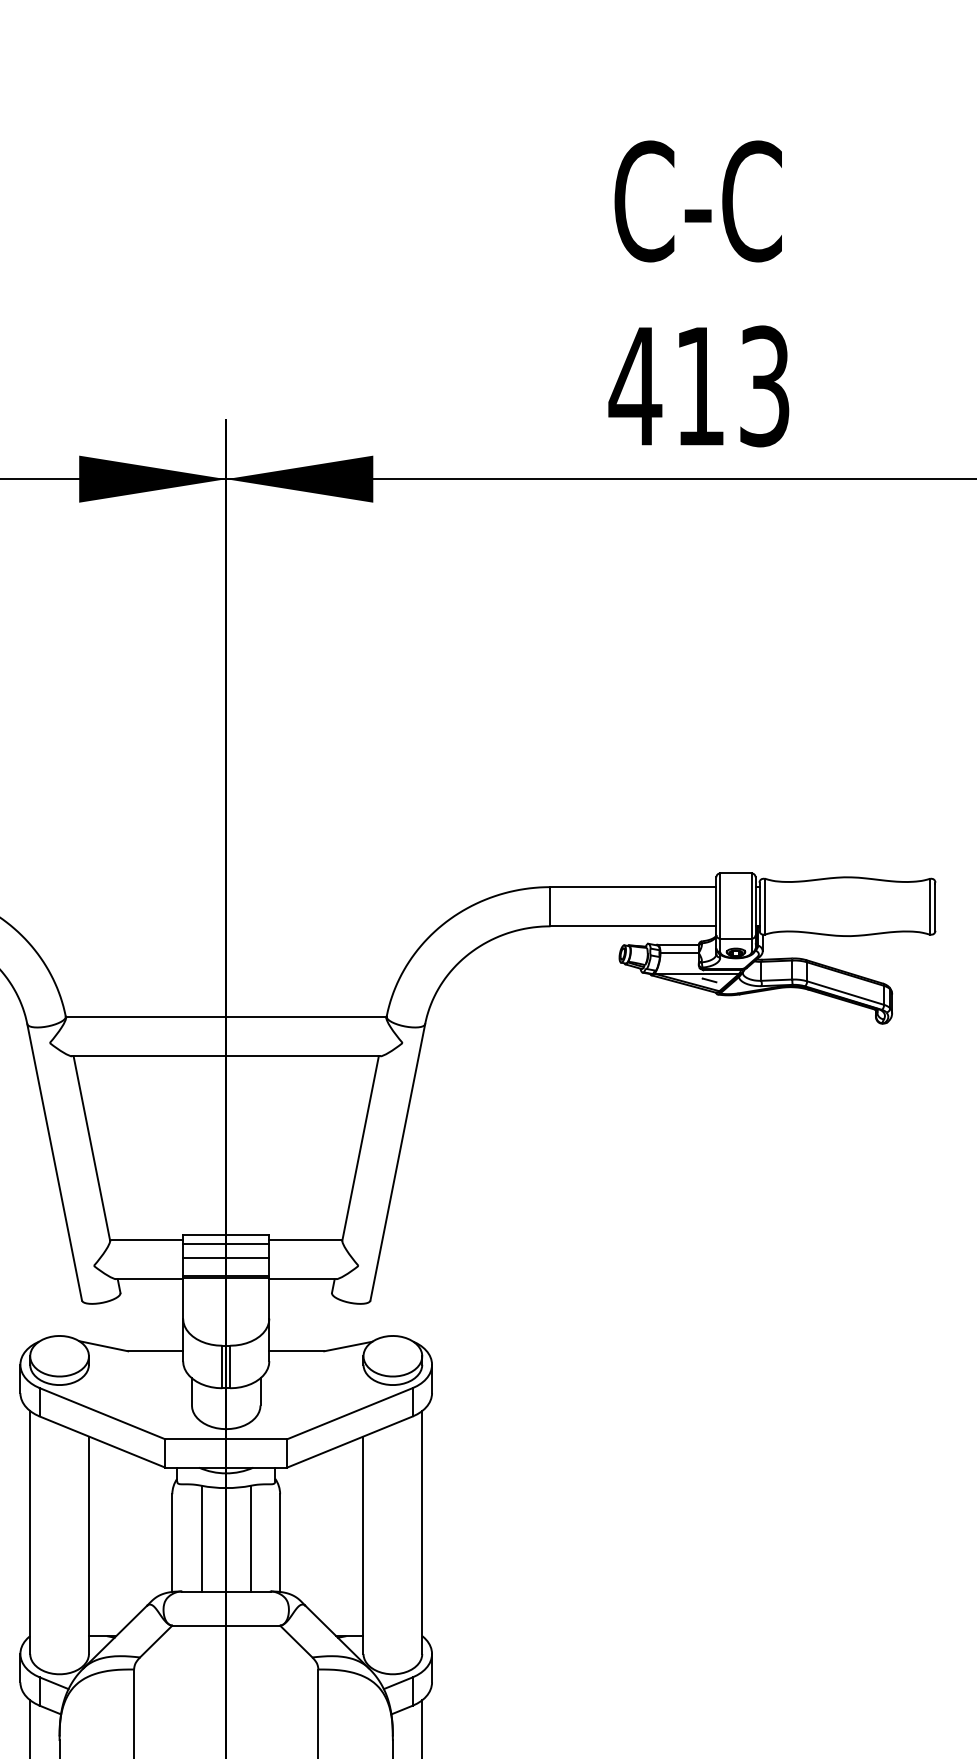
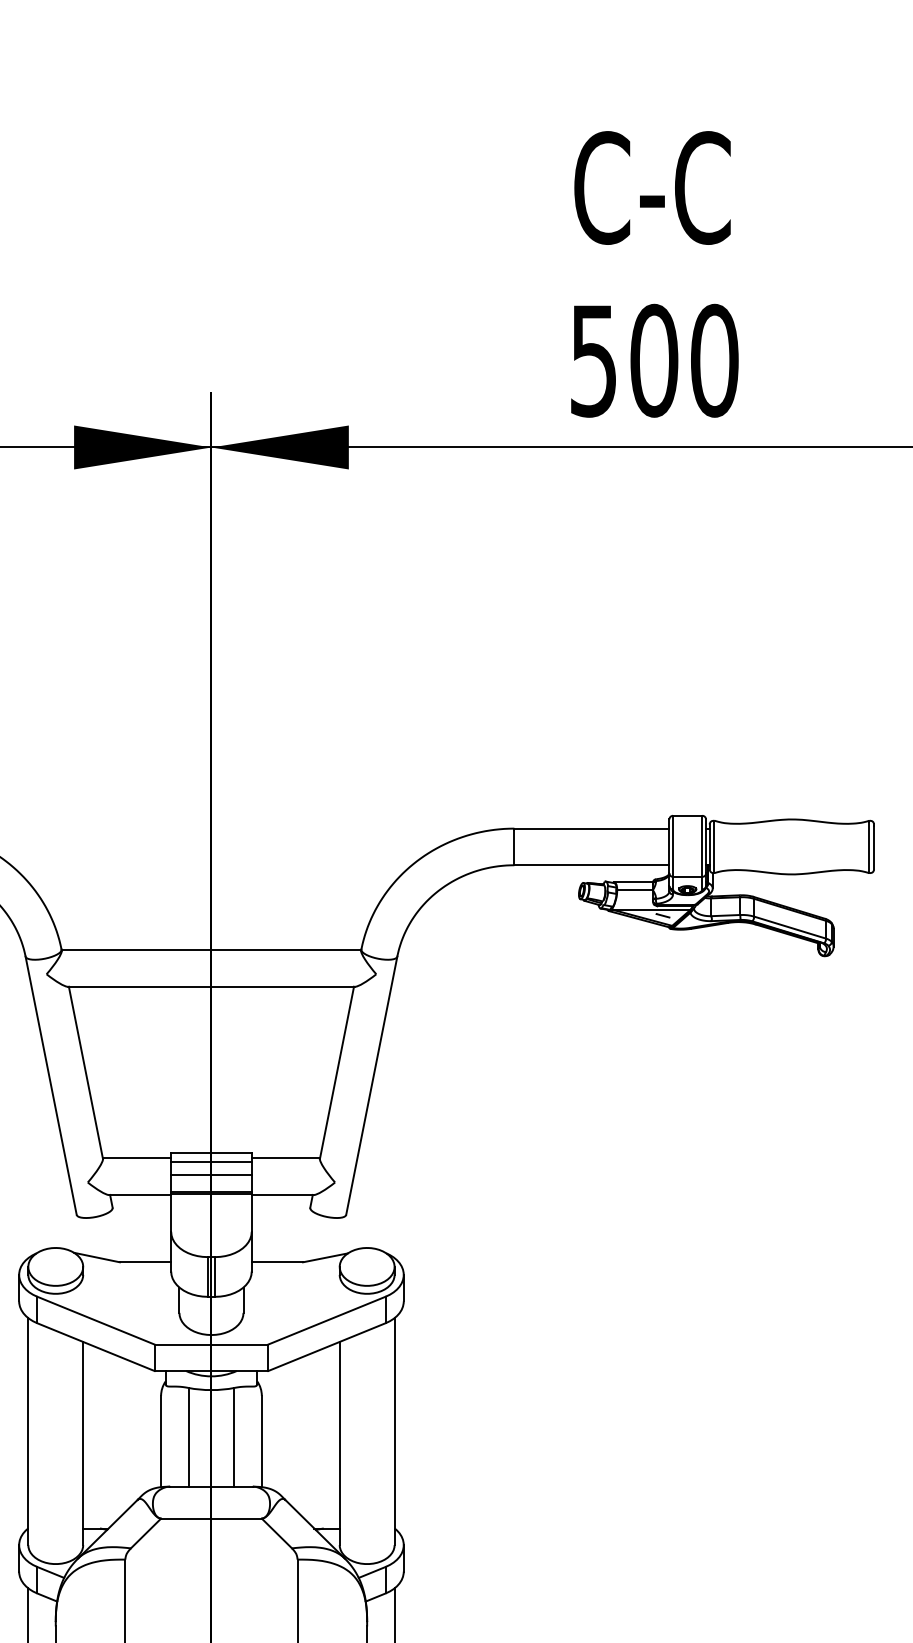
text: (699, 386) -> (653, 360), 413 -> 500

